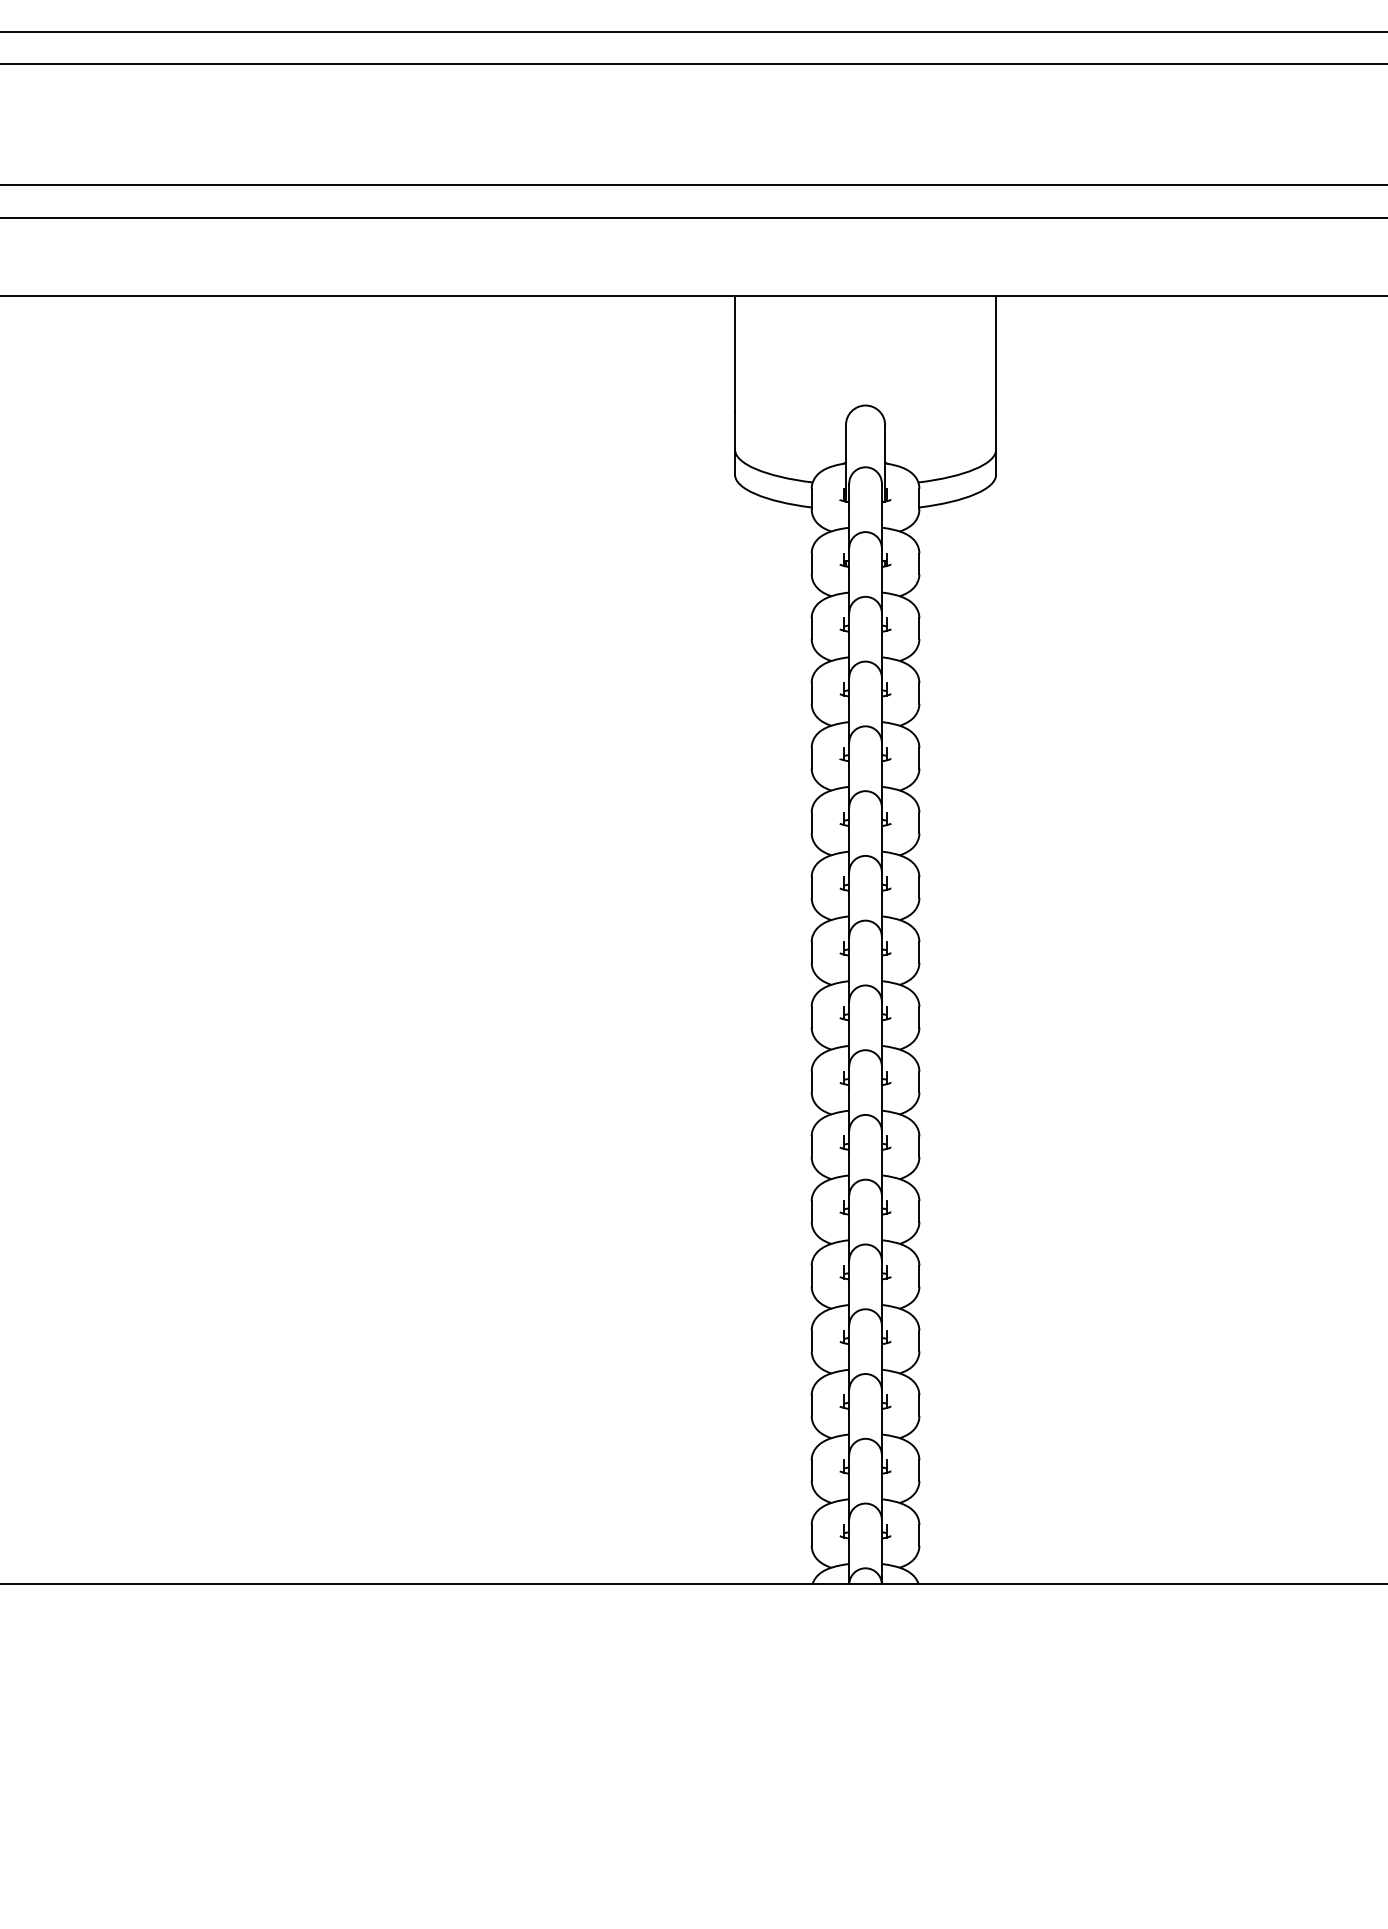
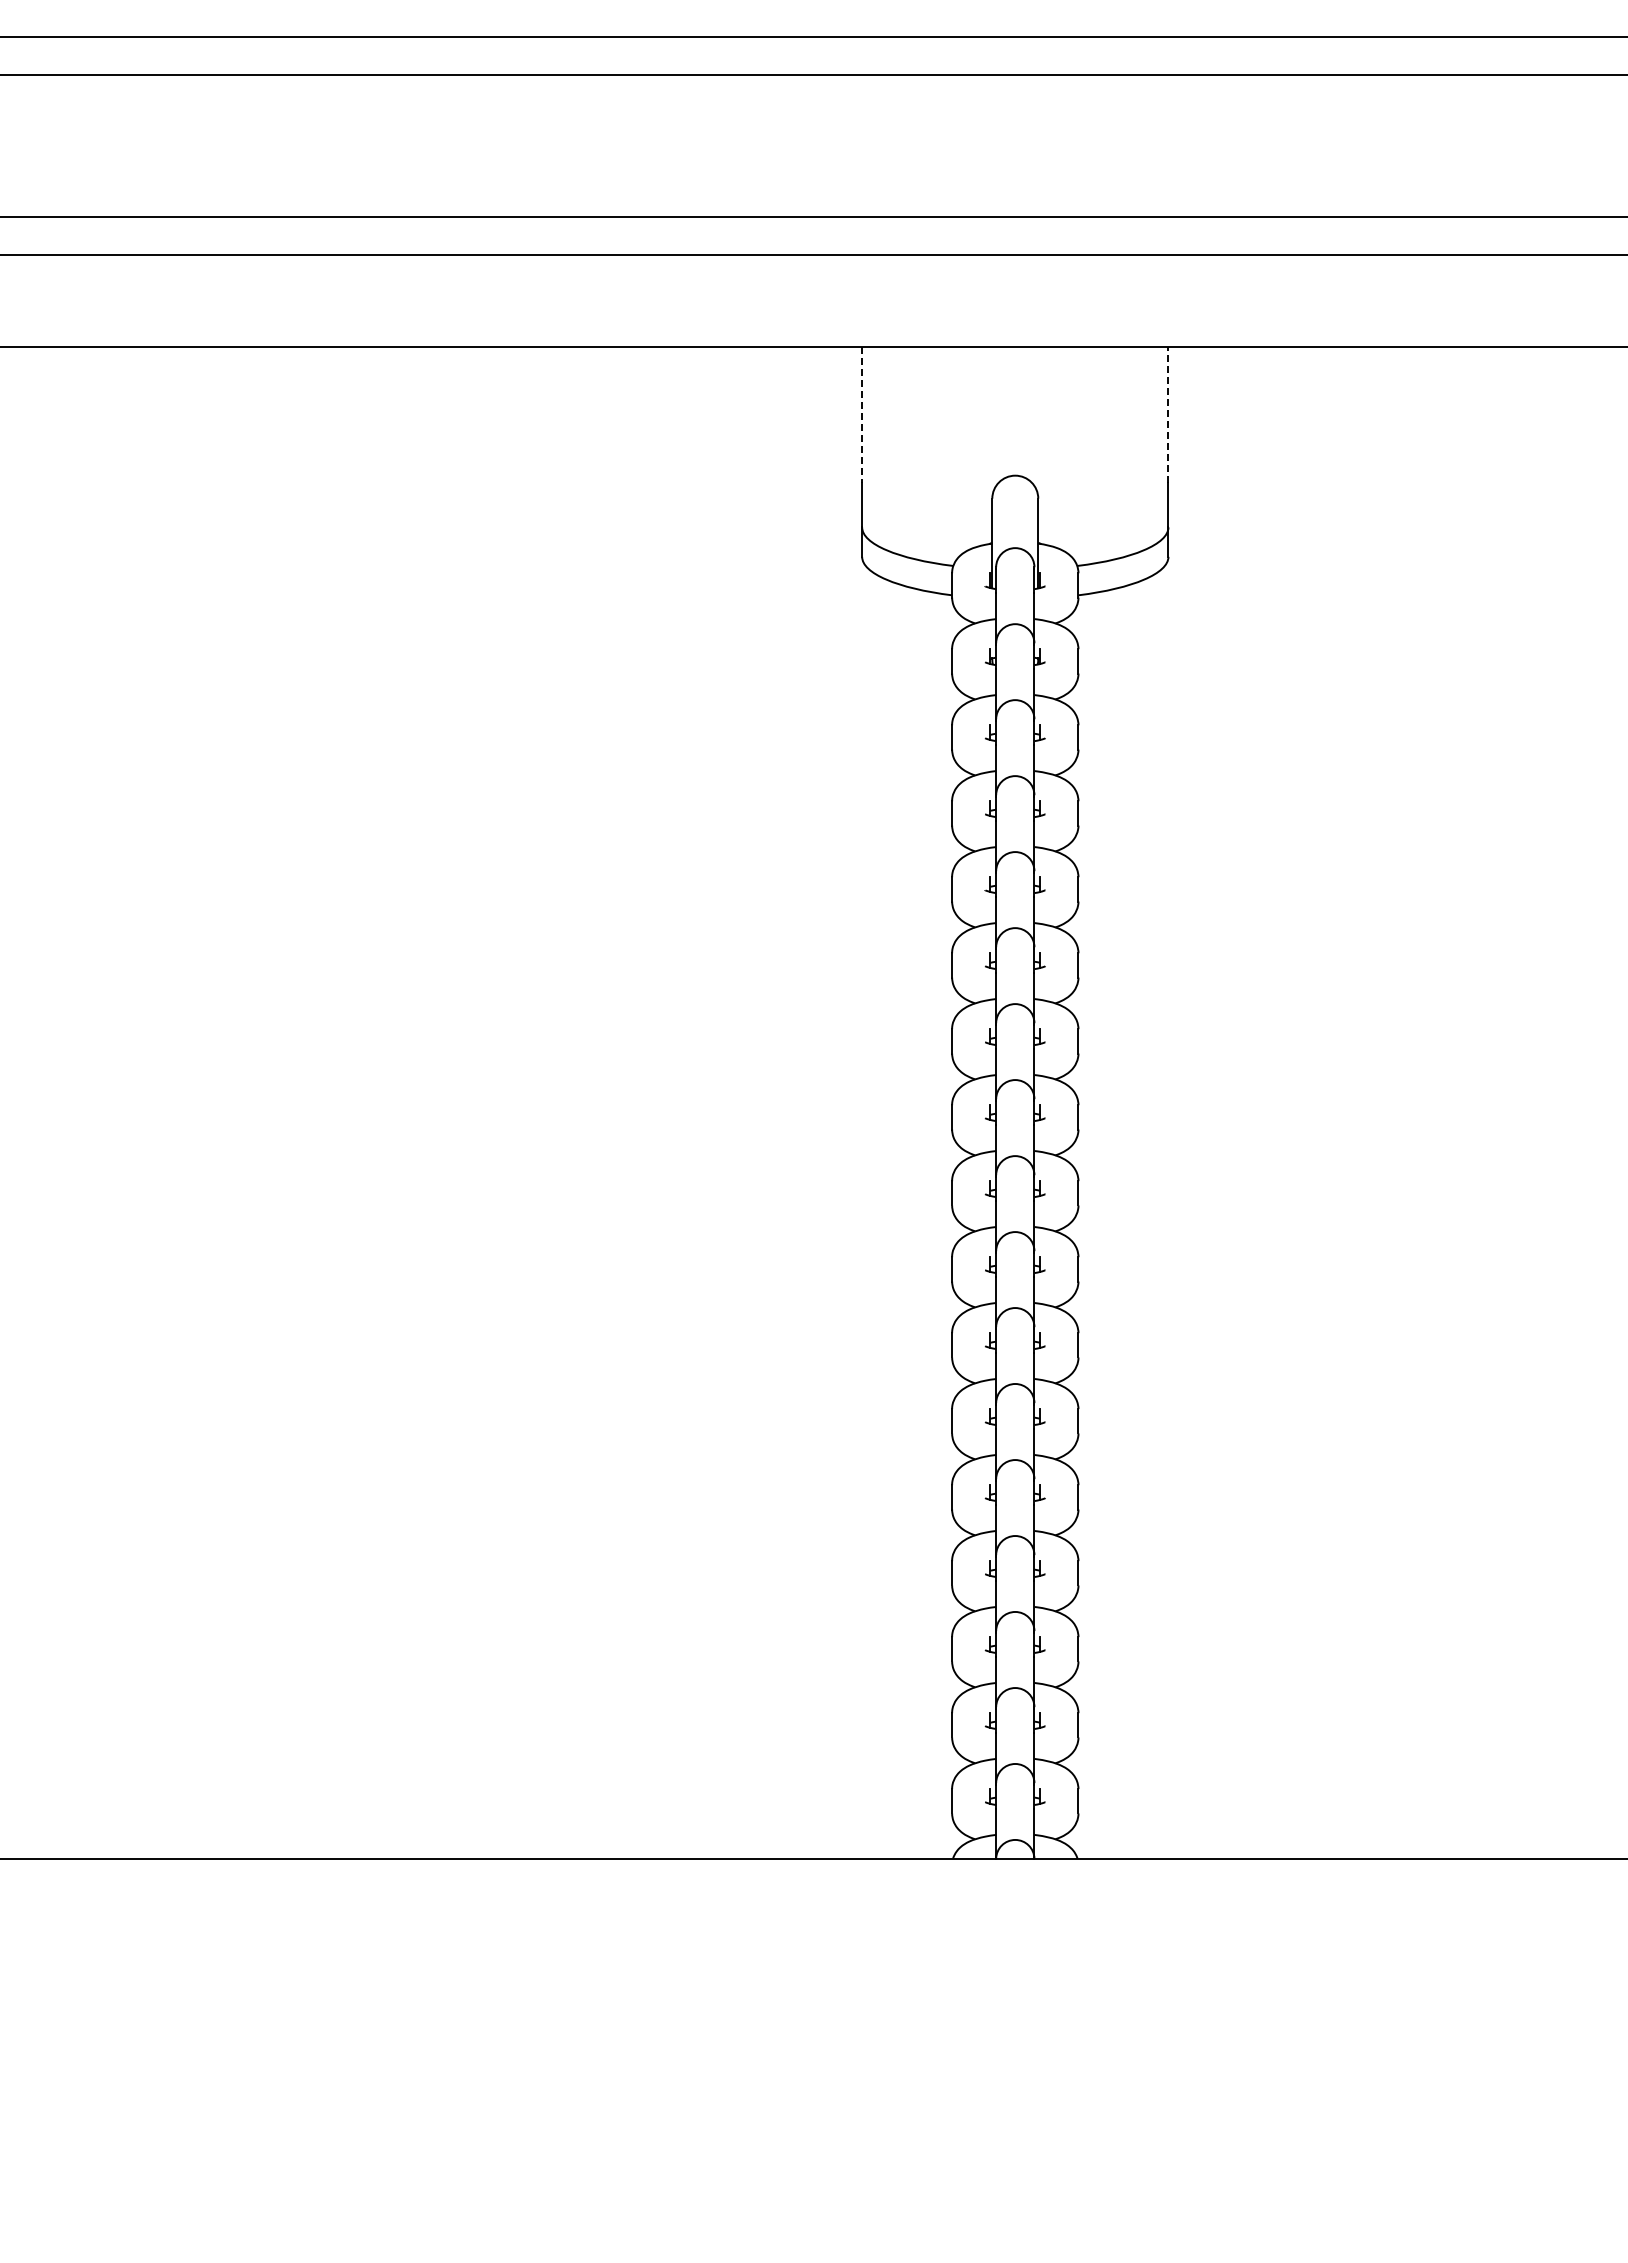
line: (735, 353) -> (862, 414), solid -> dashed
line: (996, 353) -> (1168, 414), solid -> dashed

